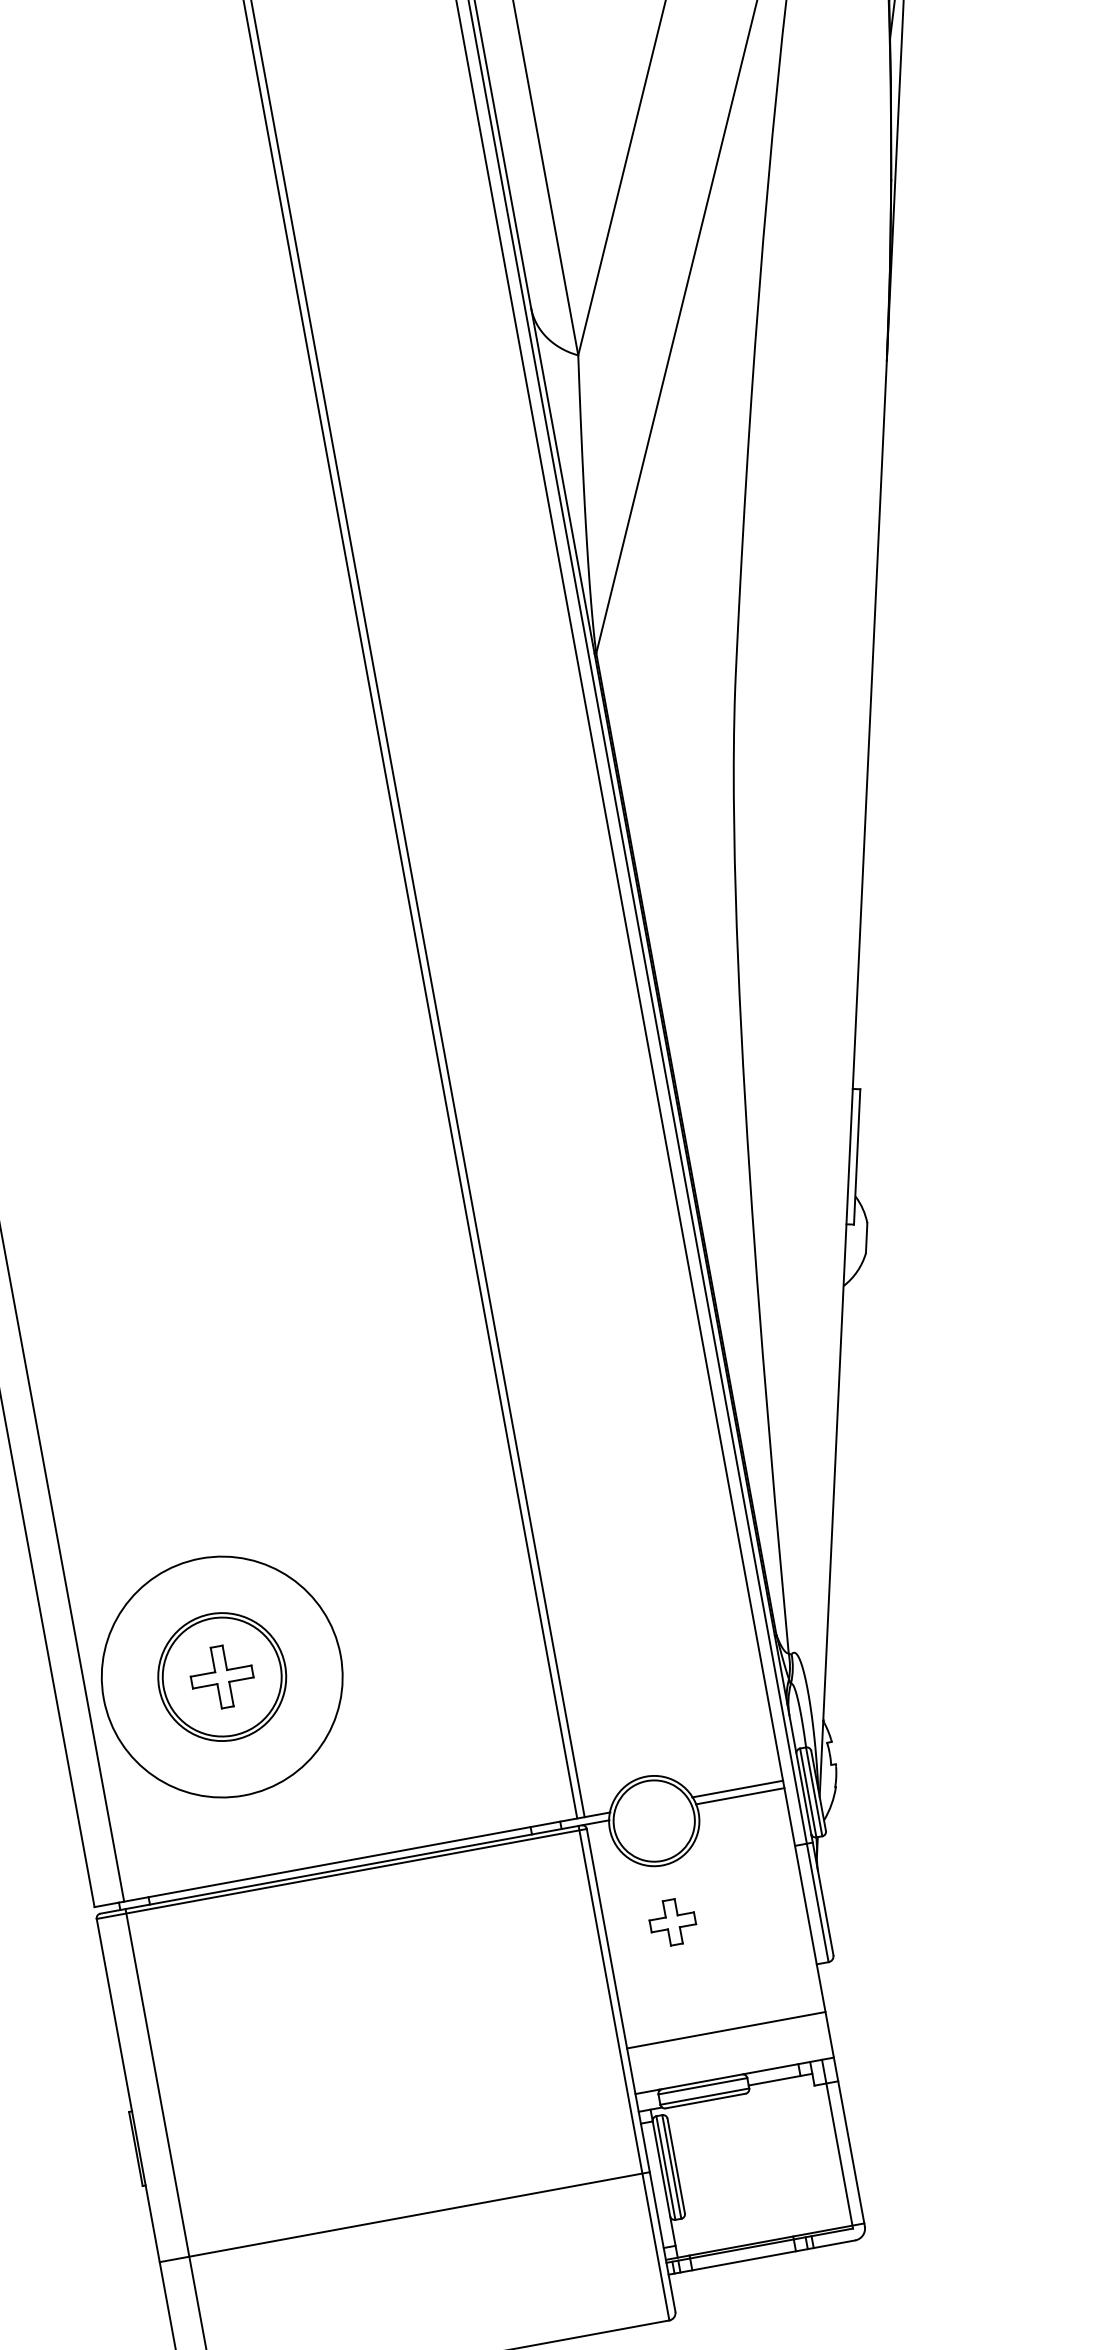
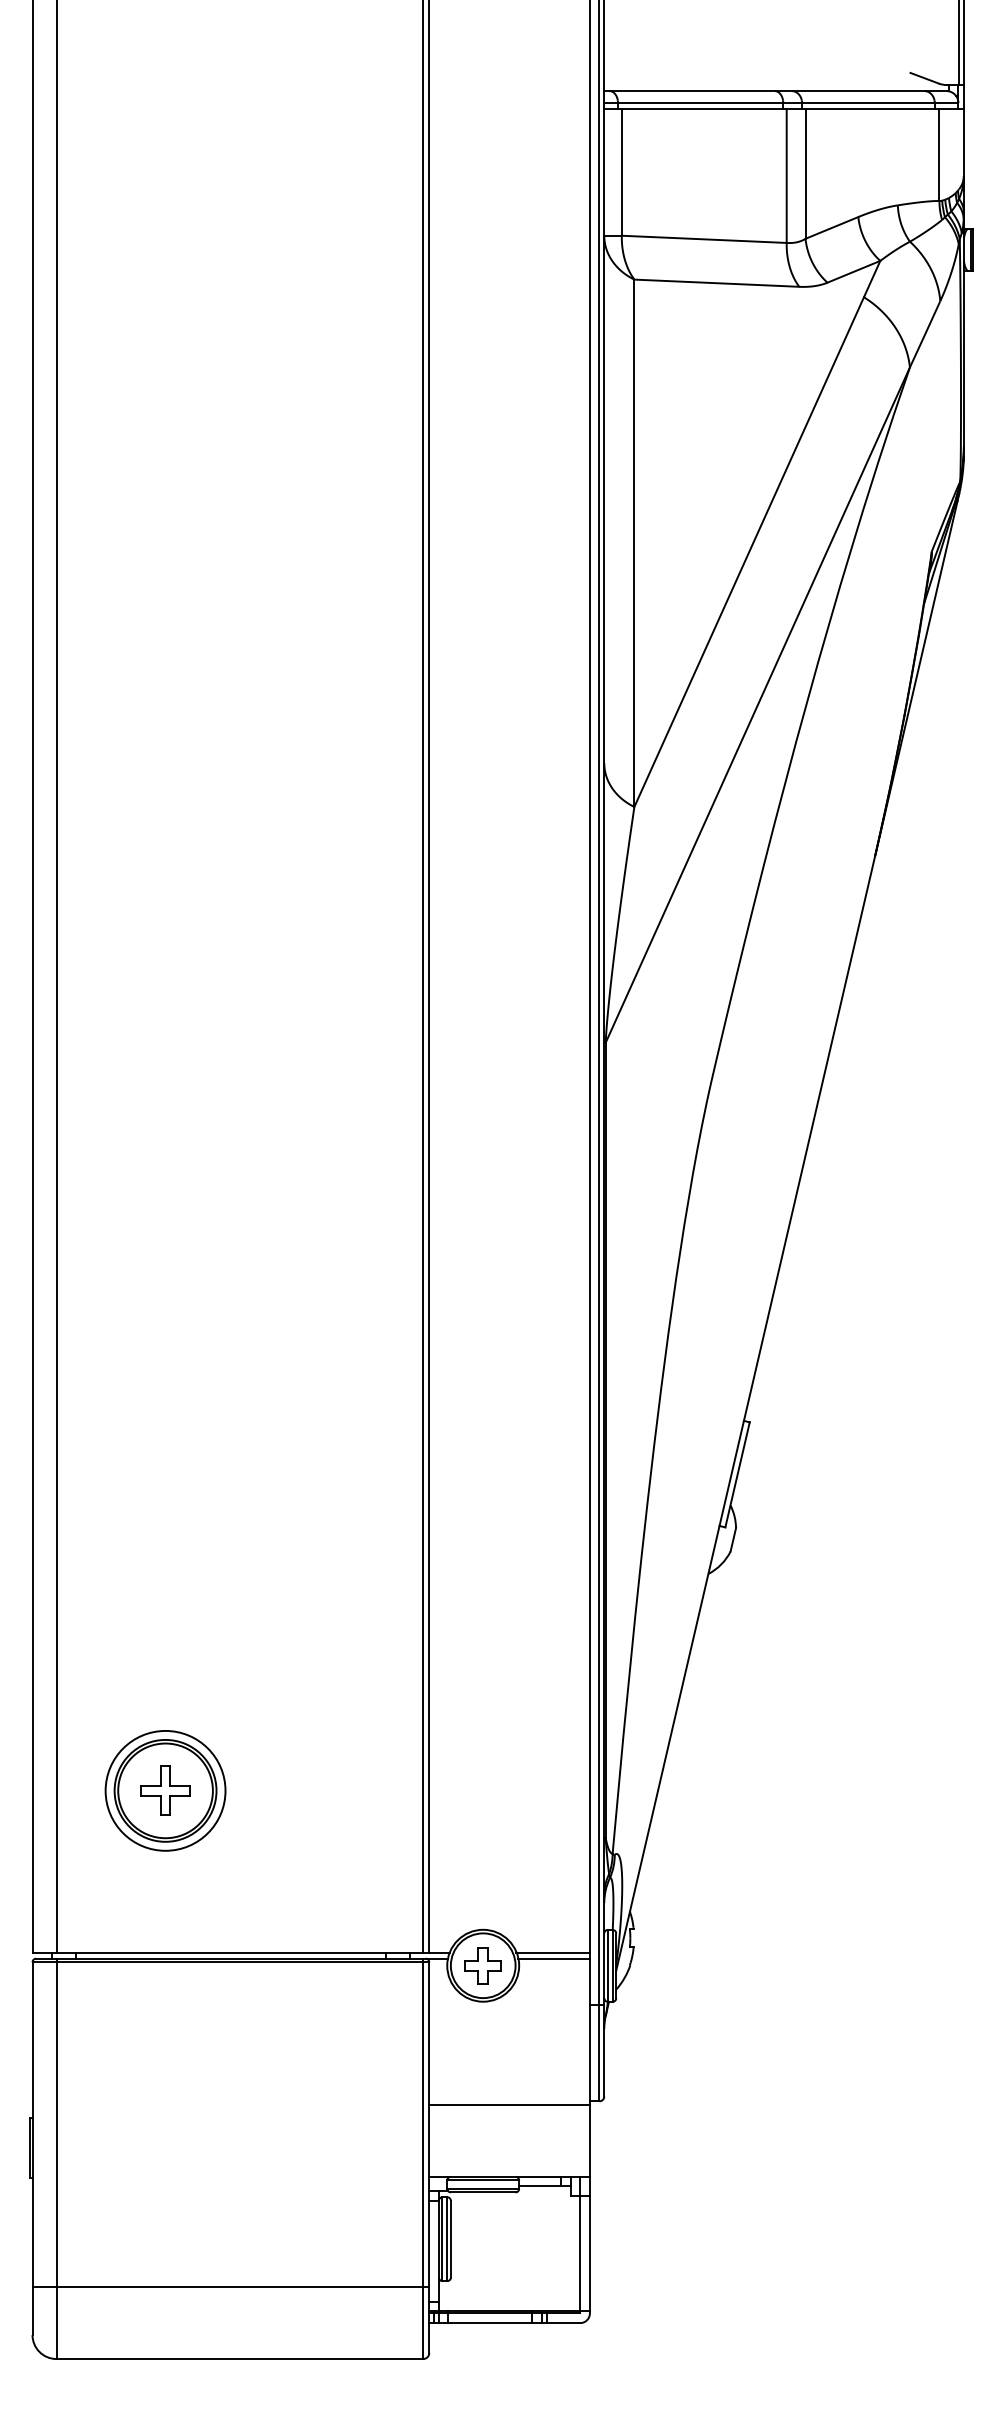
circle: (222, 1676) -> (165, 1790), size x0.62
part: (671, 1922) -> (482, 1965), moved
line: (726, 2029) -> (509, 2104), moved
line: (404, 2217) -> (230, 2287), moved

